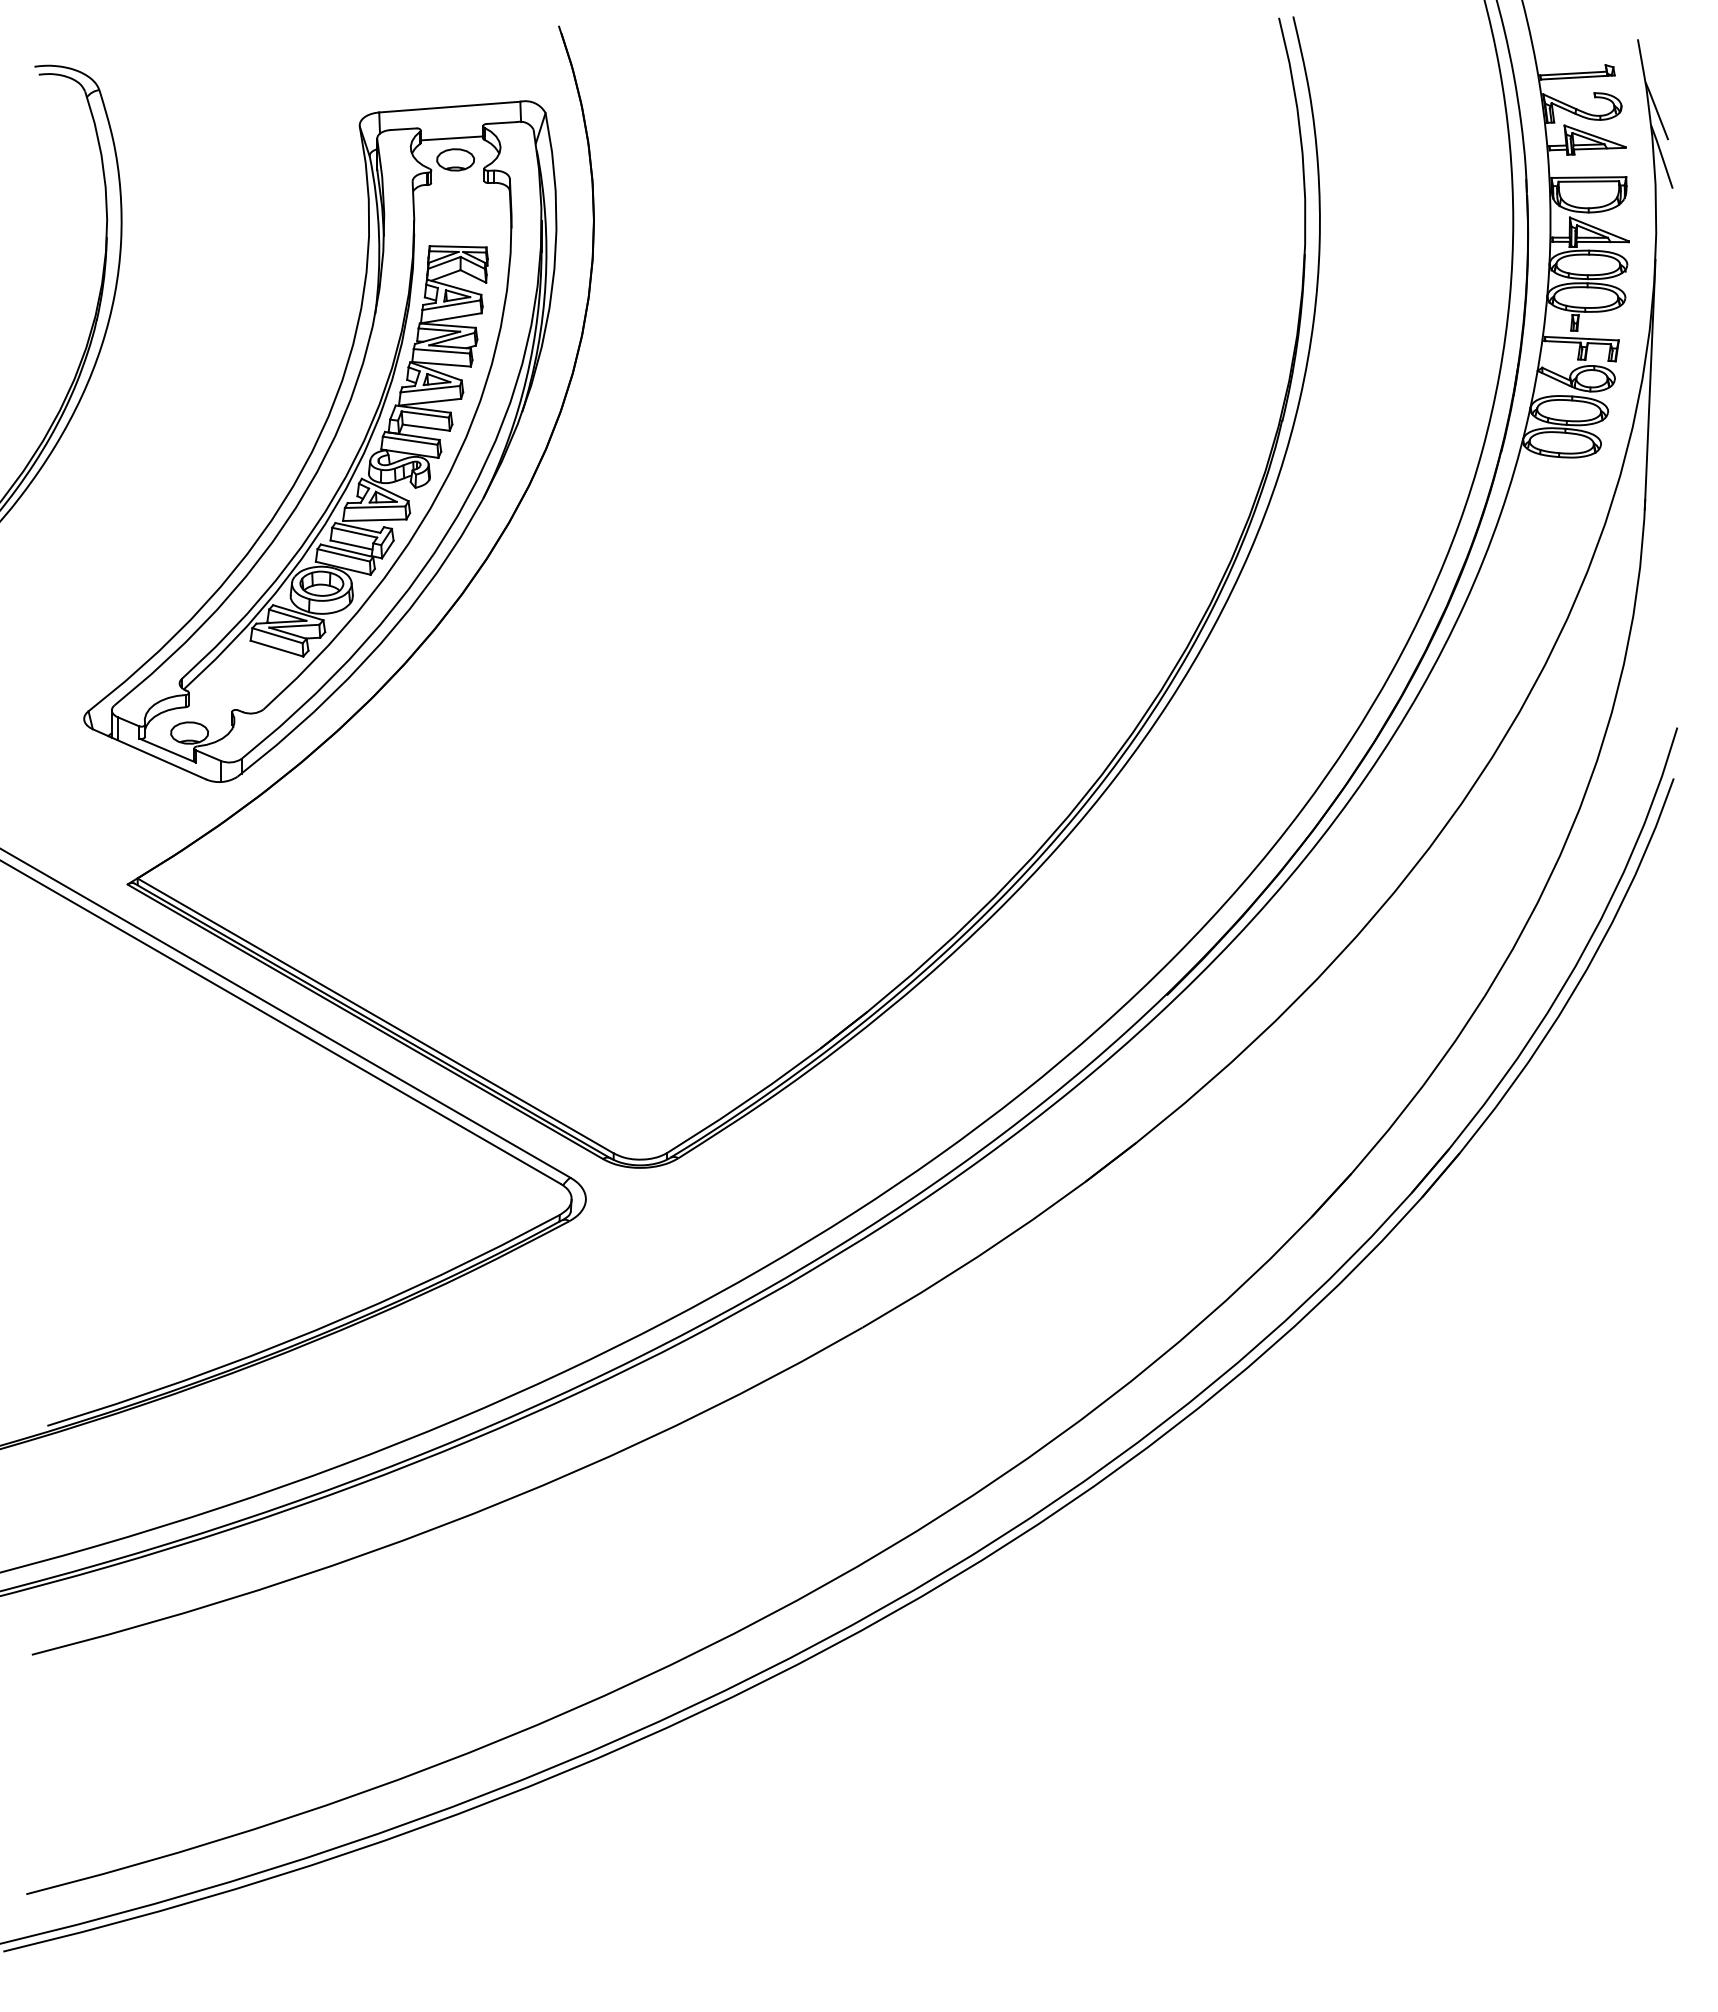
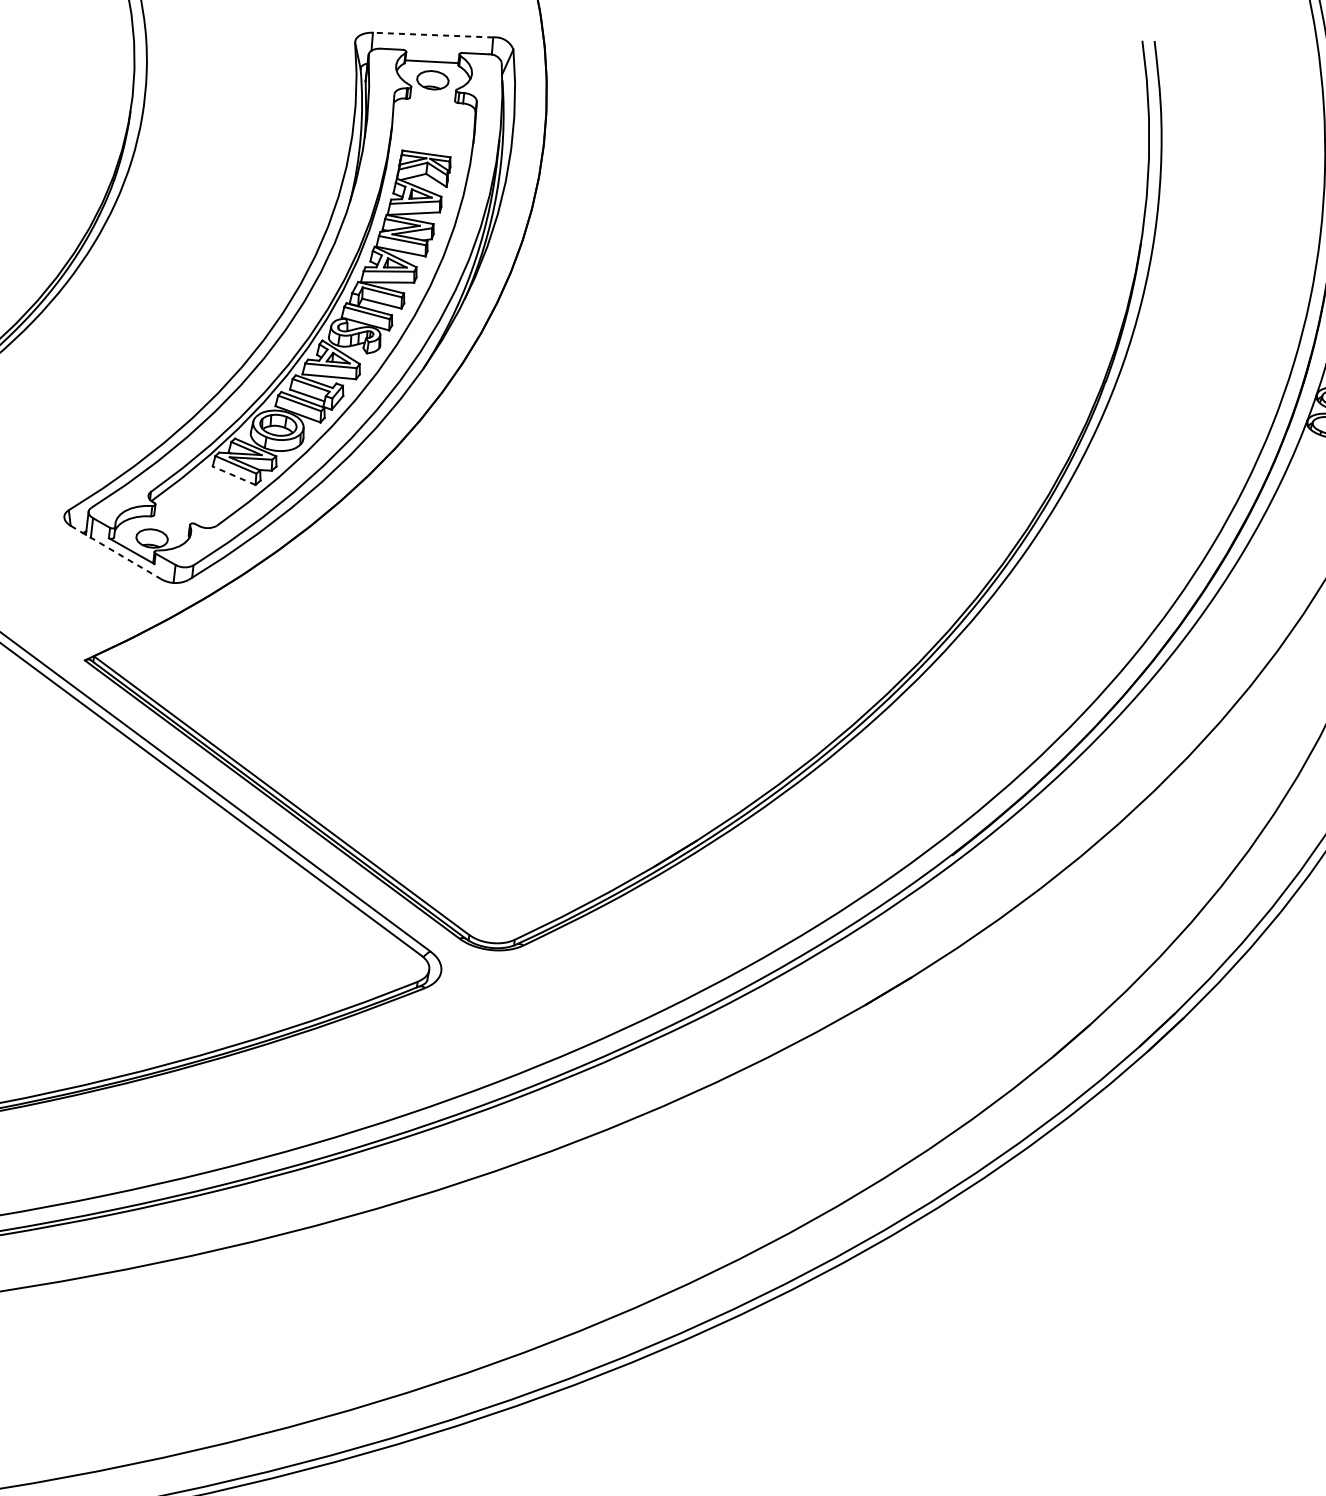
line: (449, 107) -> (432, 35), solid -> dashed
line: (276, 648) -> (233, 475), solid -> dashed
line: (149, 754) -> (116, 552), solid -> dashed

